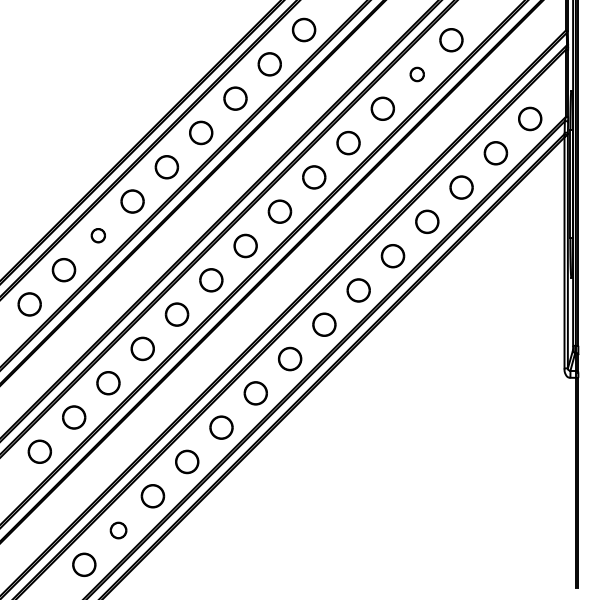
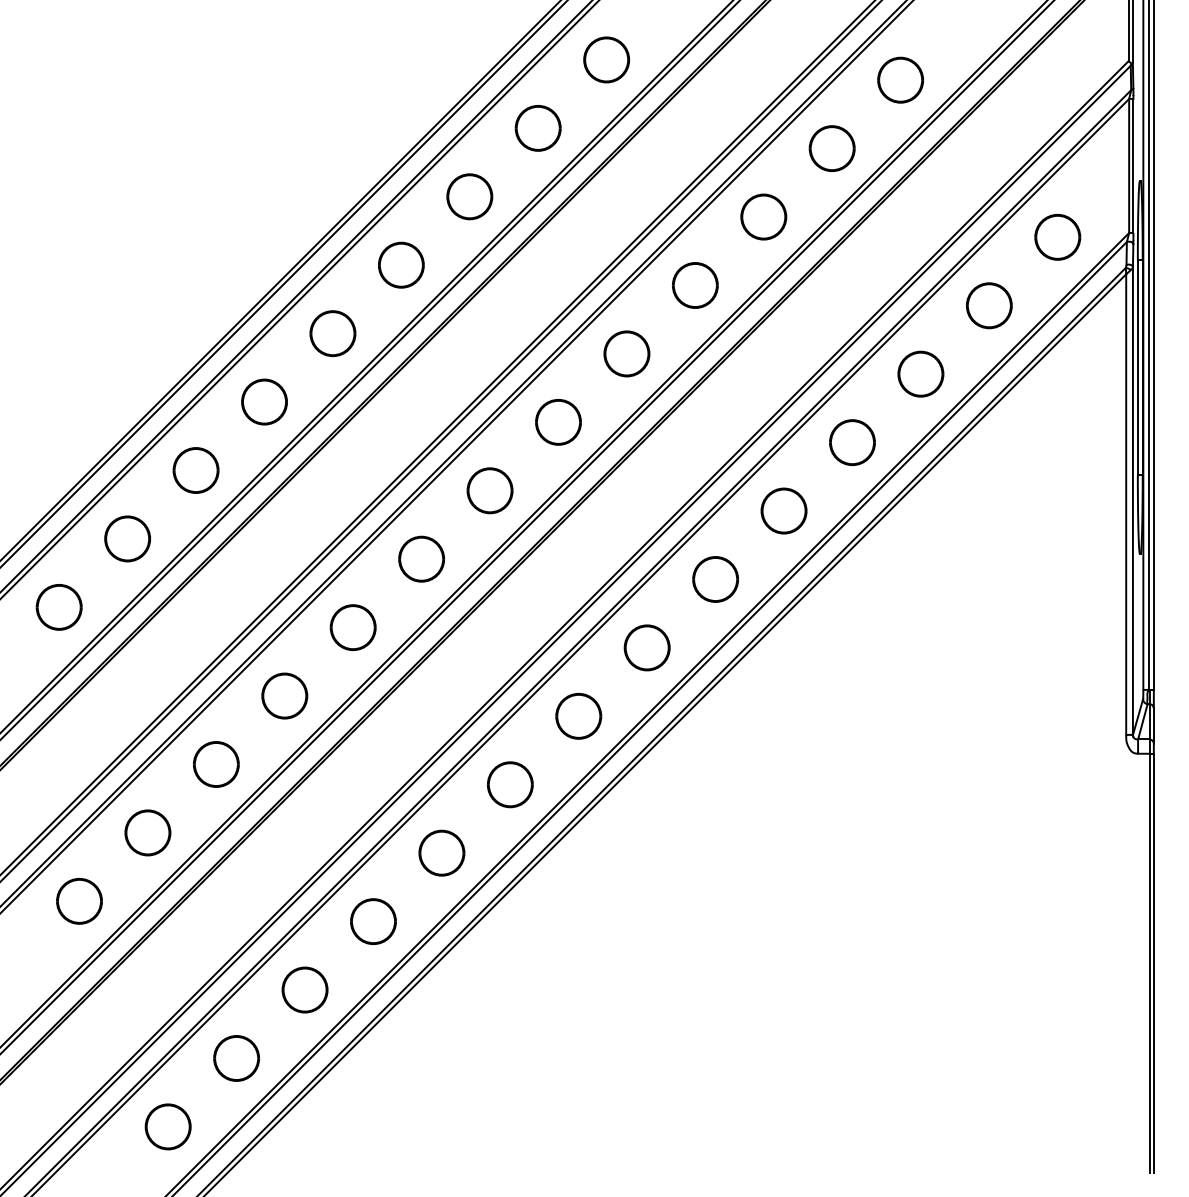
part: (417, 74) -> (832, 148), size x1.67
part: (98, 235) -> (196, 469), size x1.67
part: (118, 530) -> (236, 1058), size x1.43

